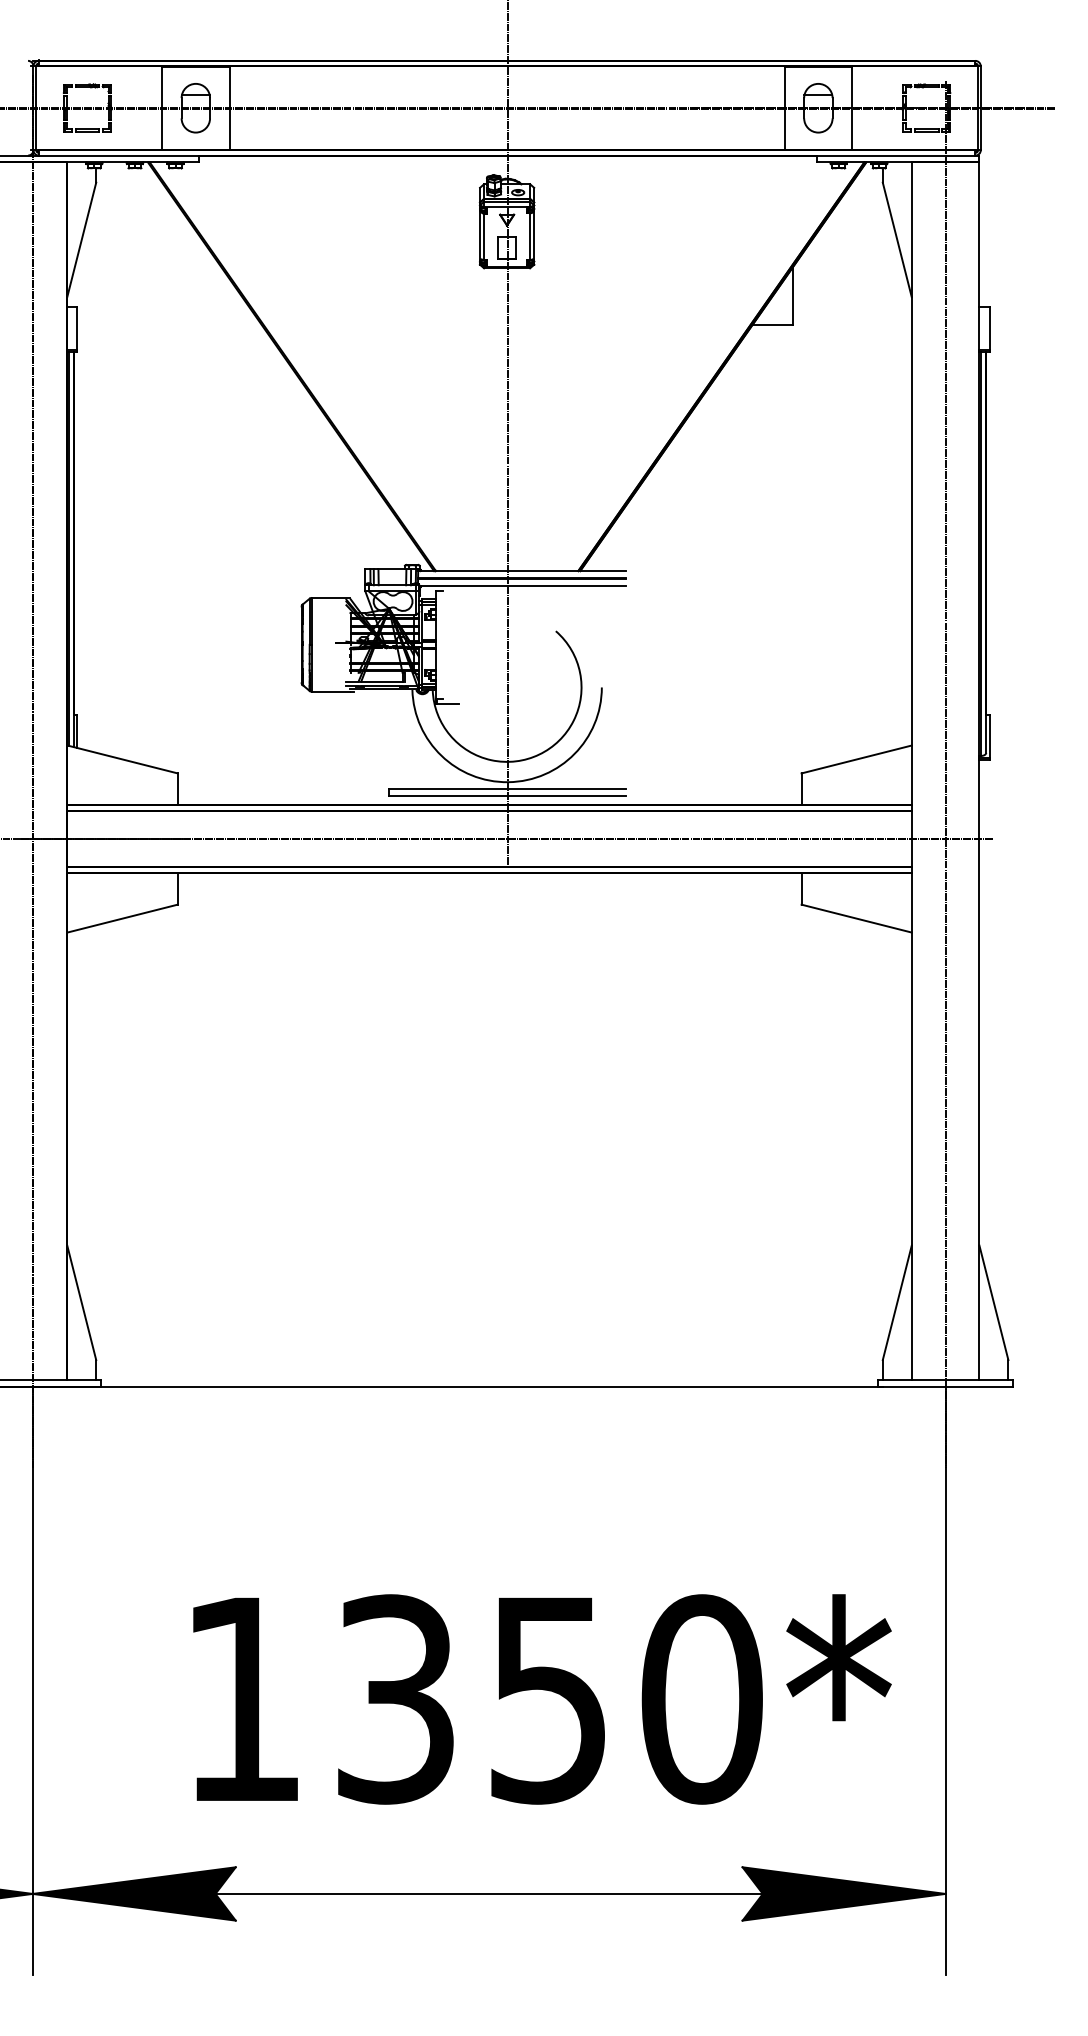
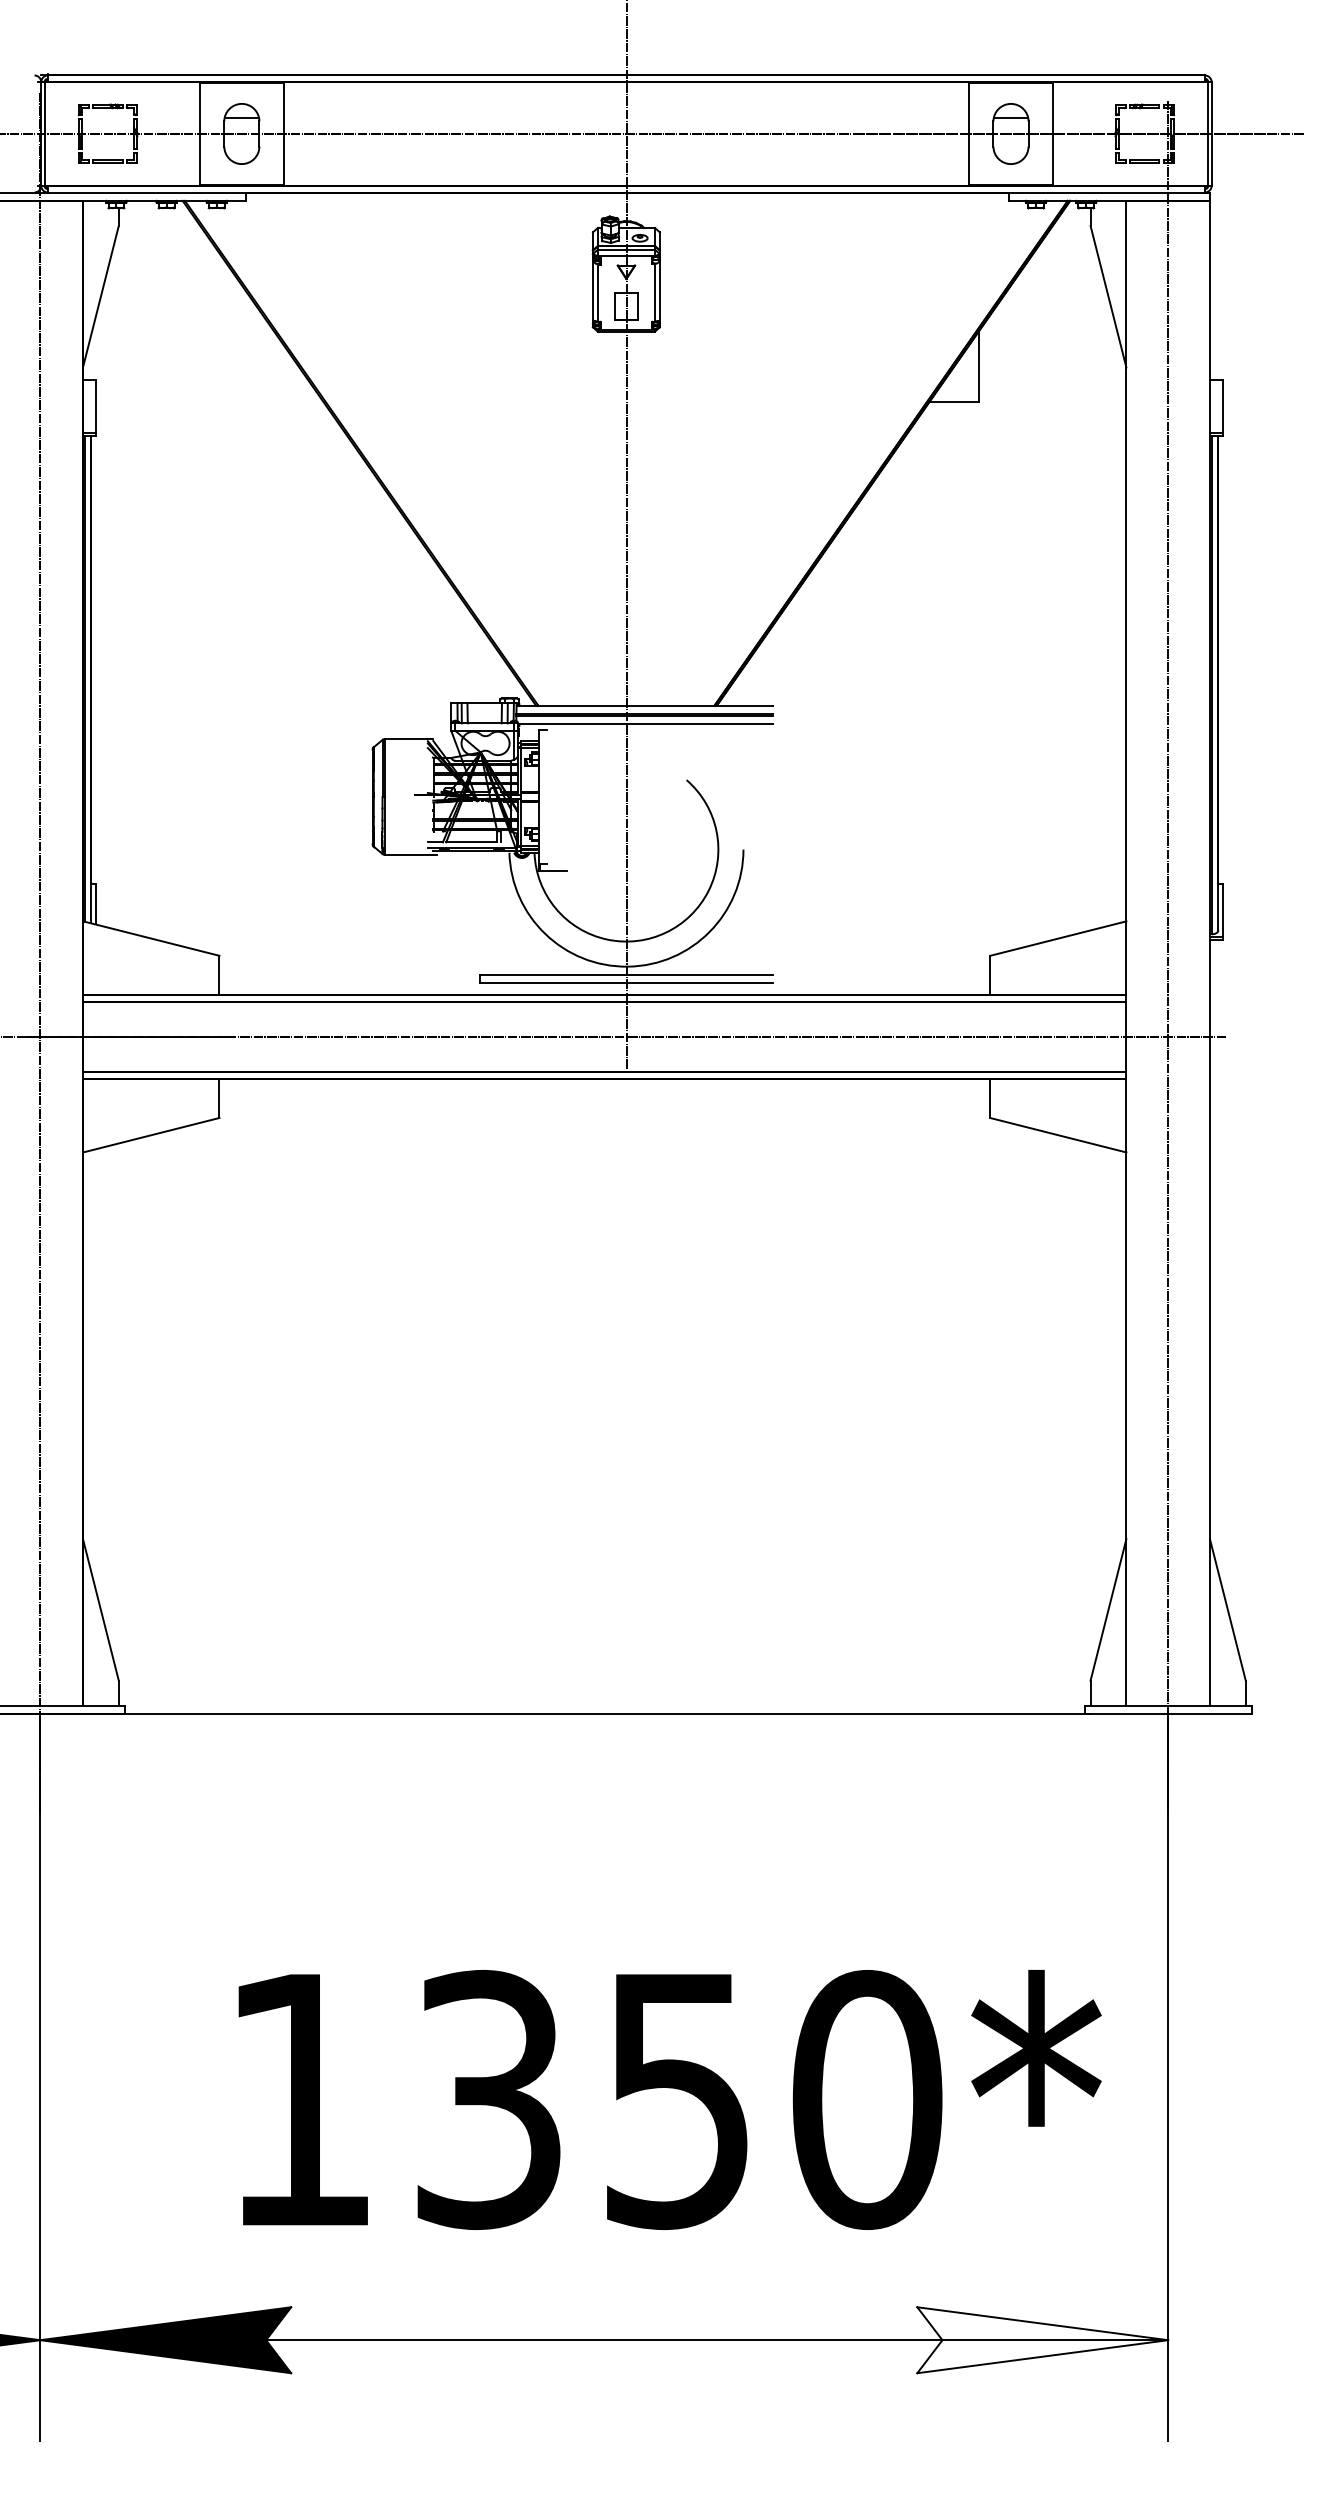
fill: (843, 1894) -> (1042, 2340), removed

